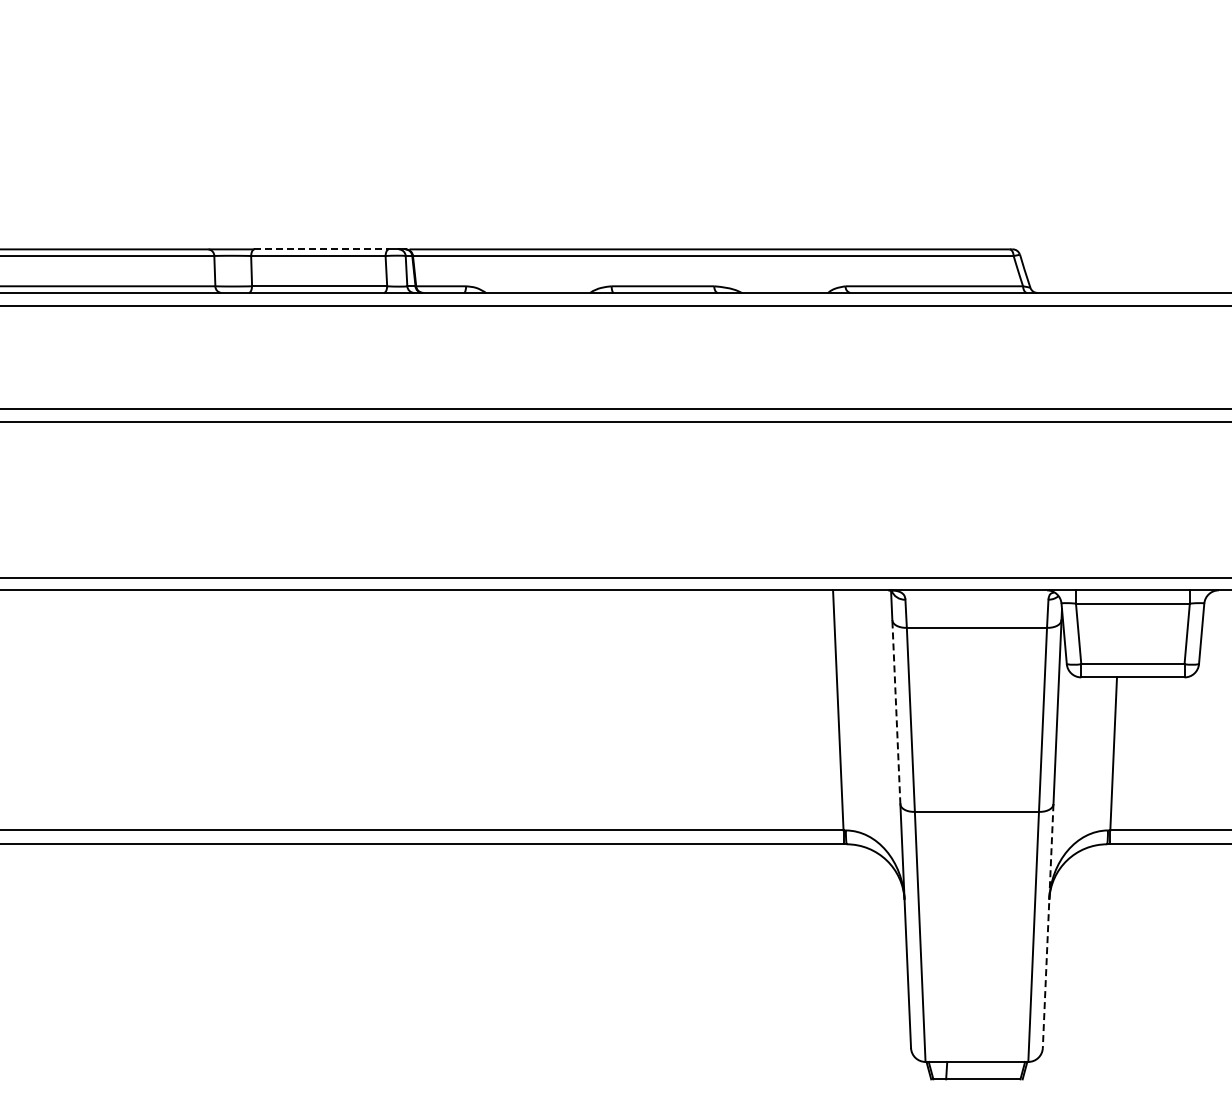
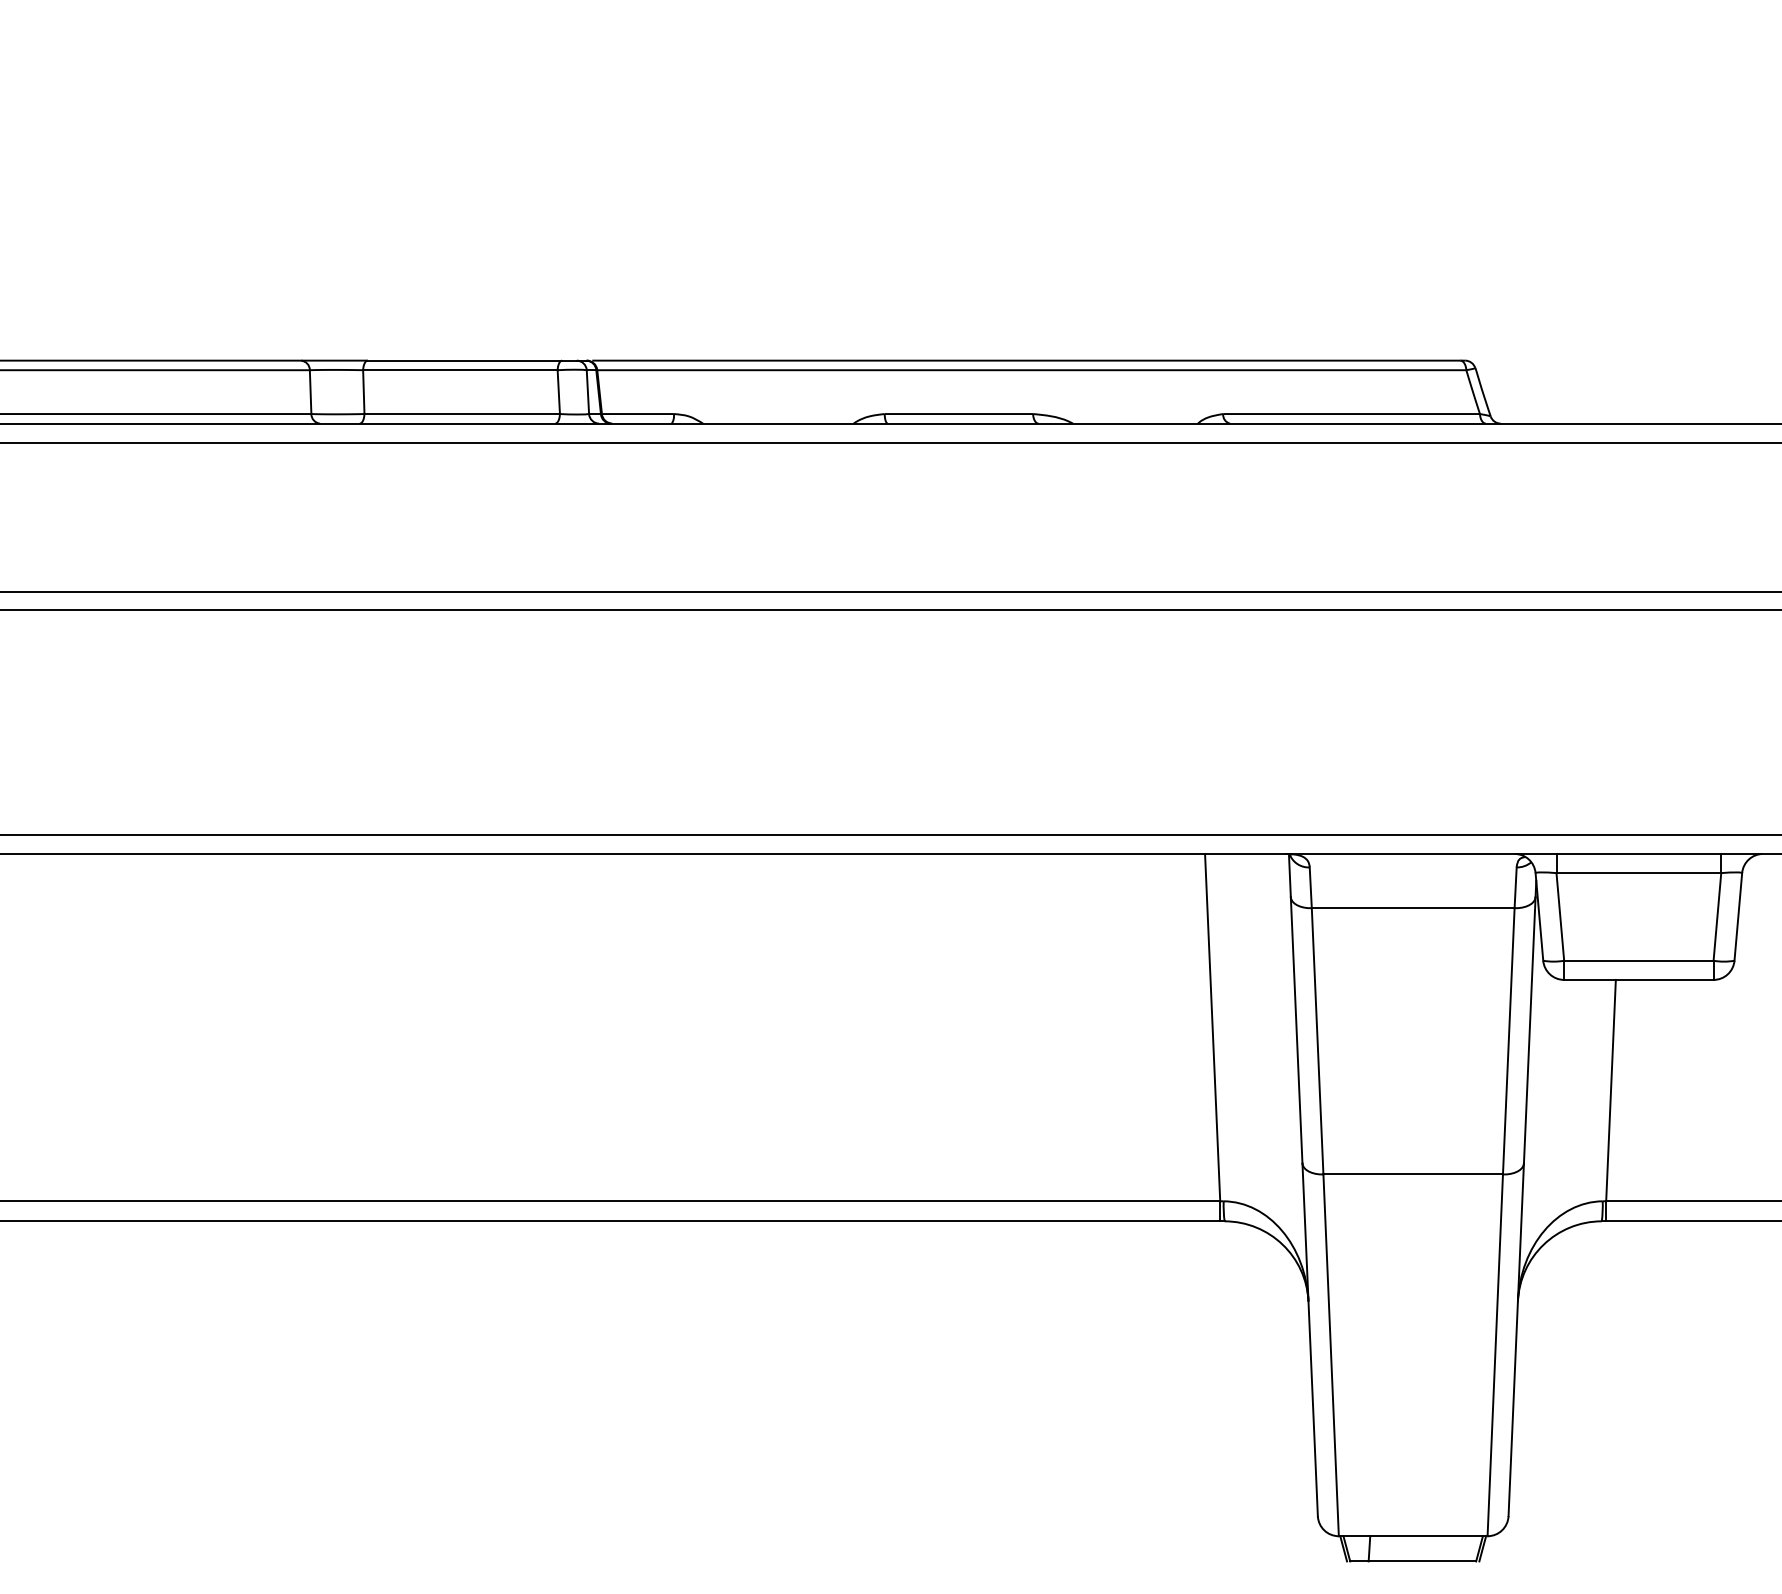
line: (322, 249) -> (466, 360), dashed -> solid
line: (896, 711) -> (1296, 1029), dashed -> solid
line: (1048, 926) -> (1516, 1340), dashed -> solid

